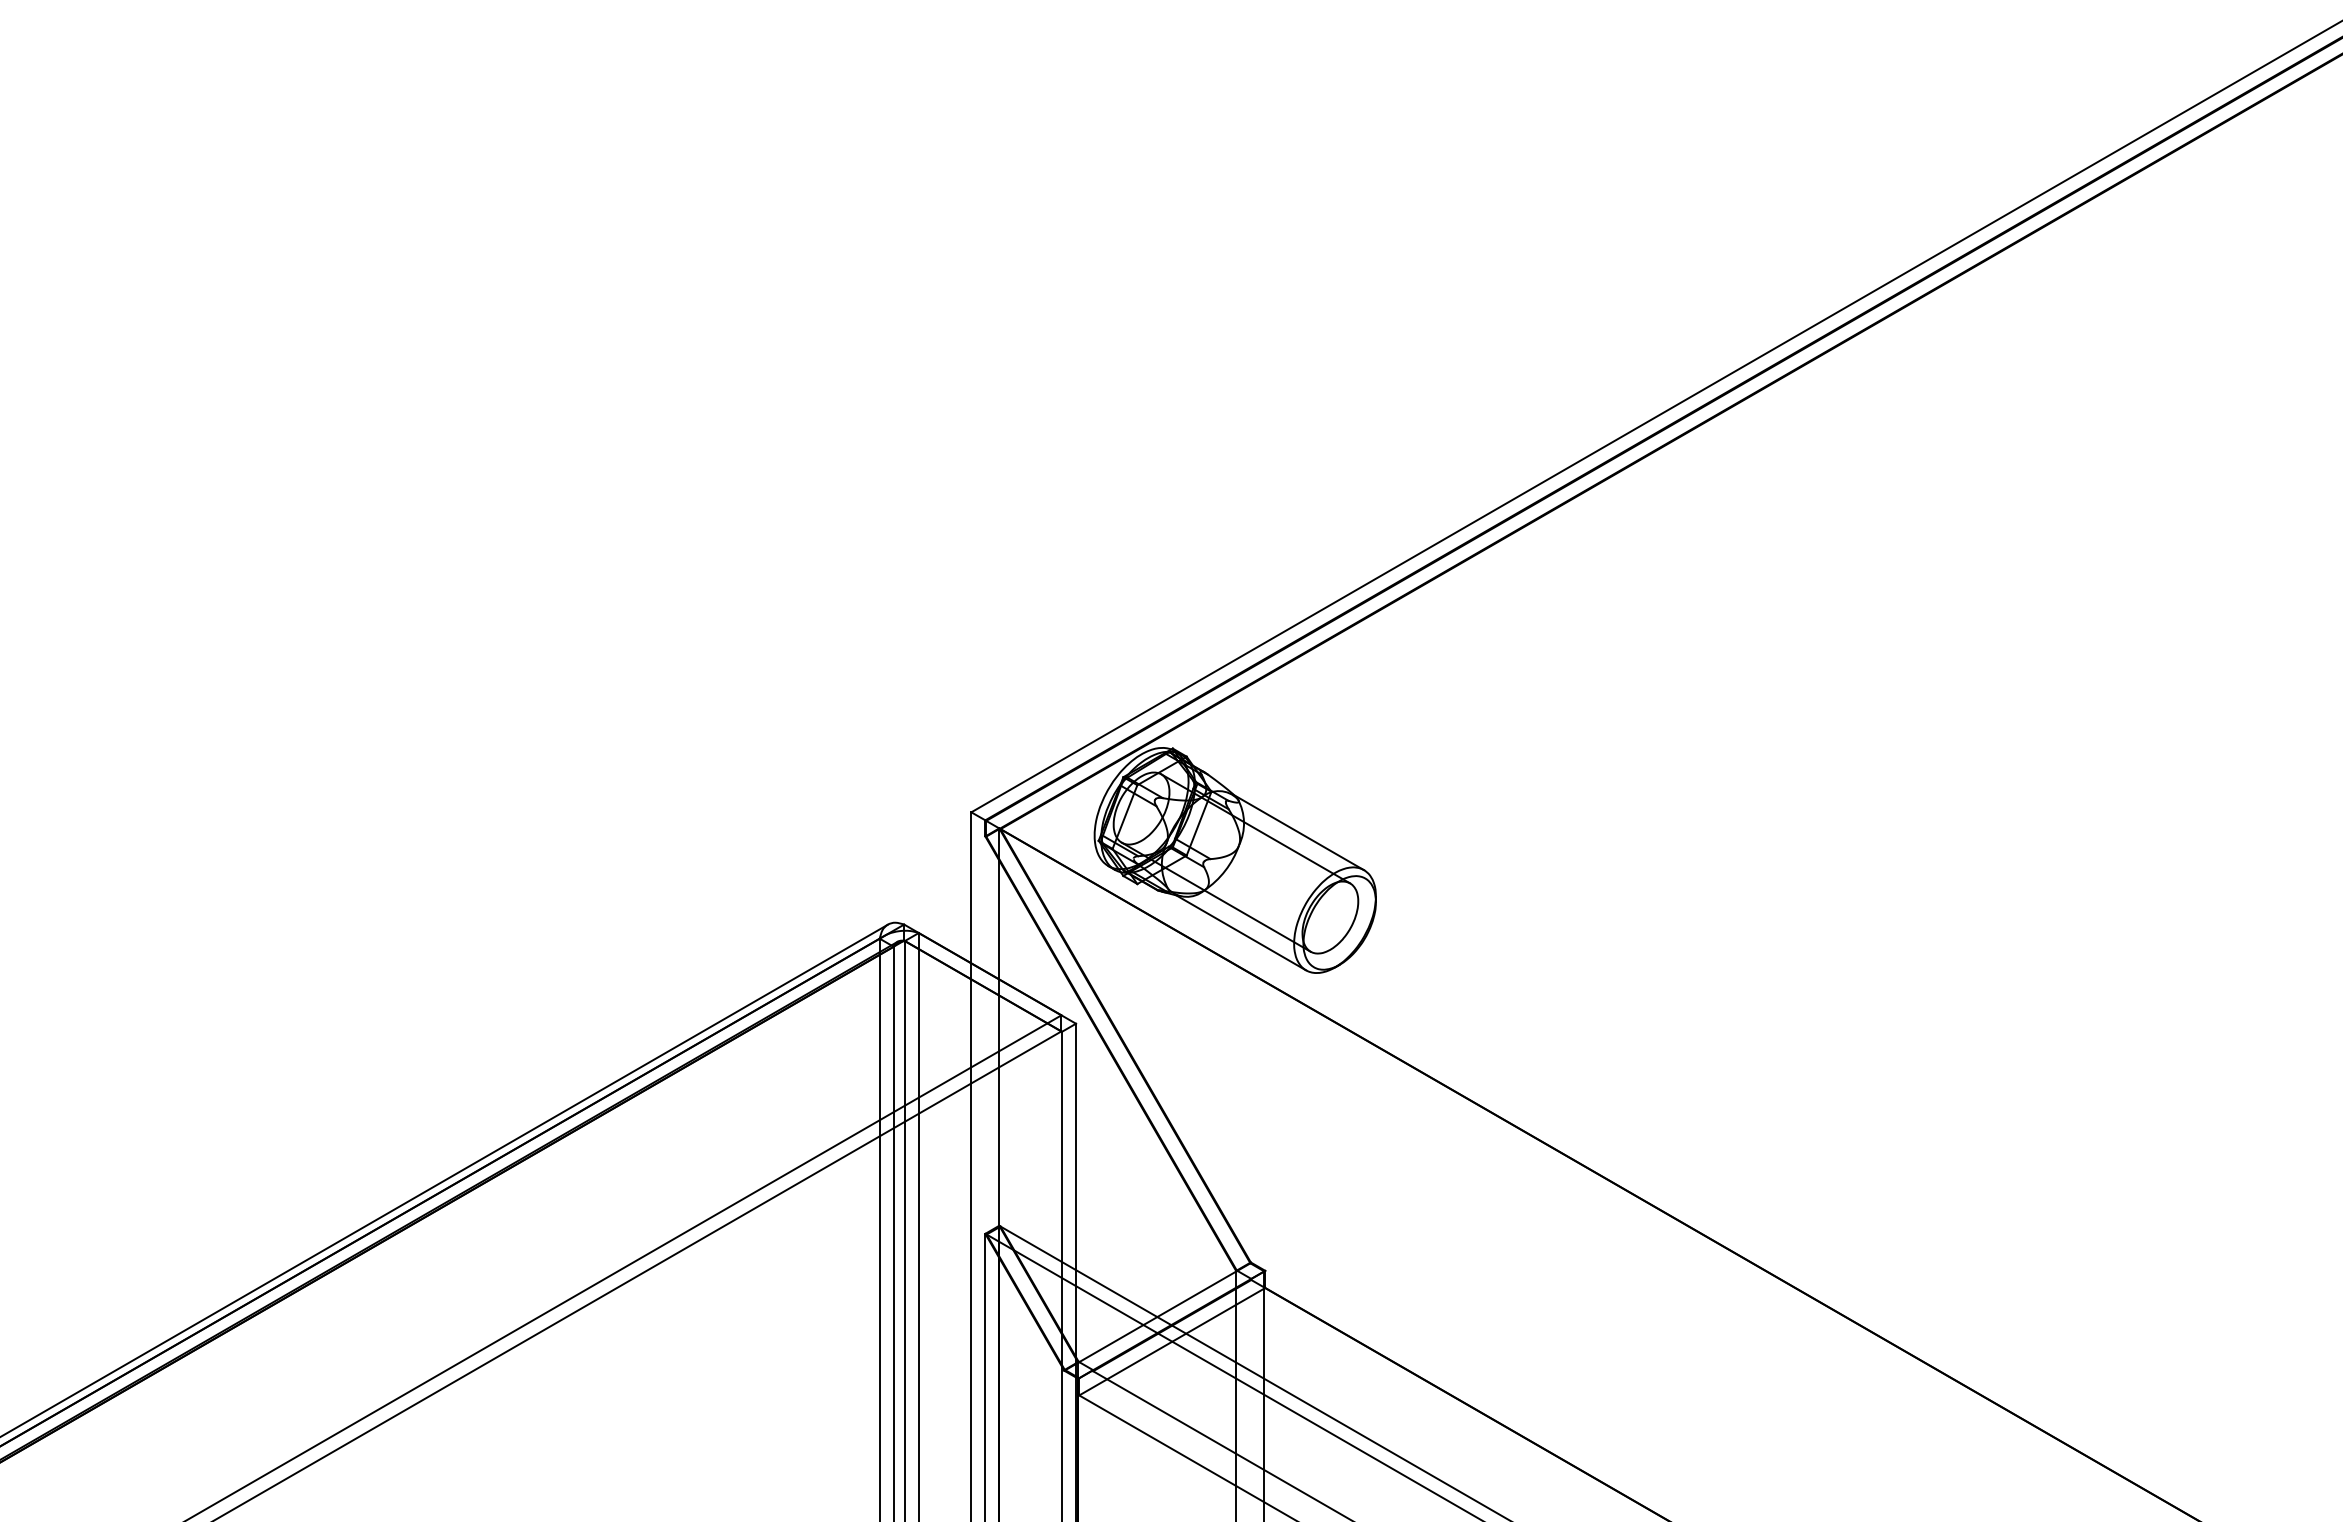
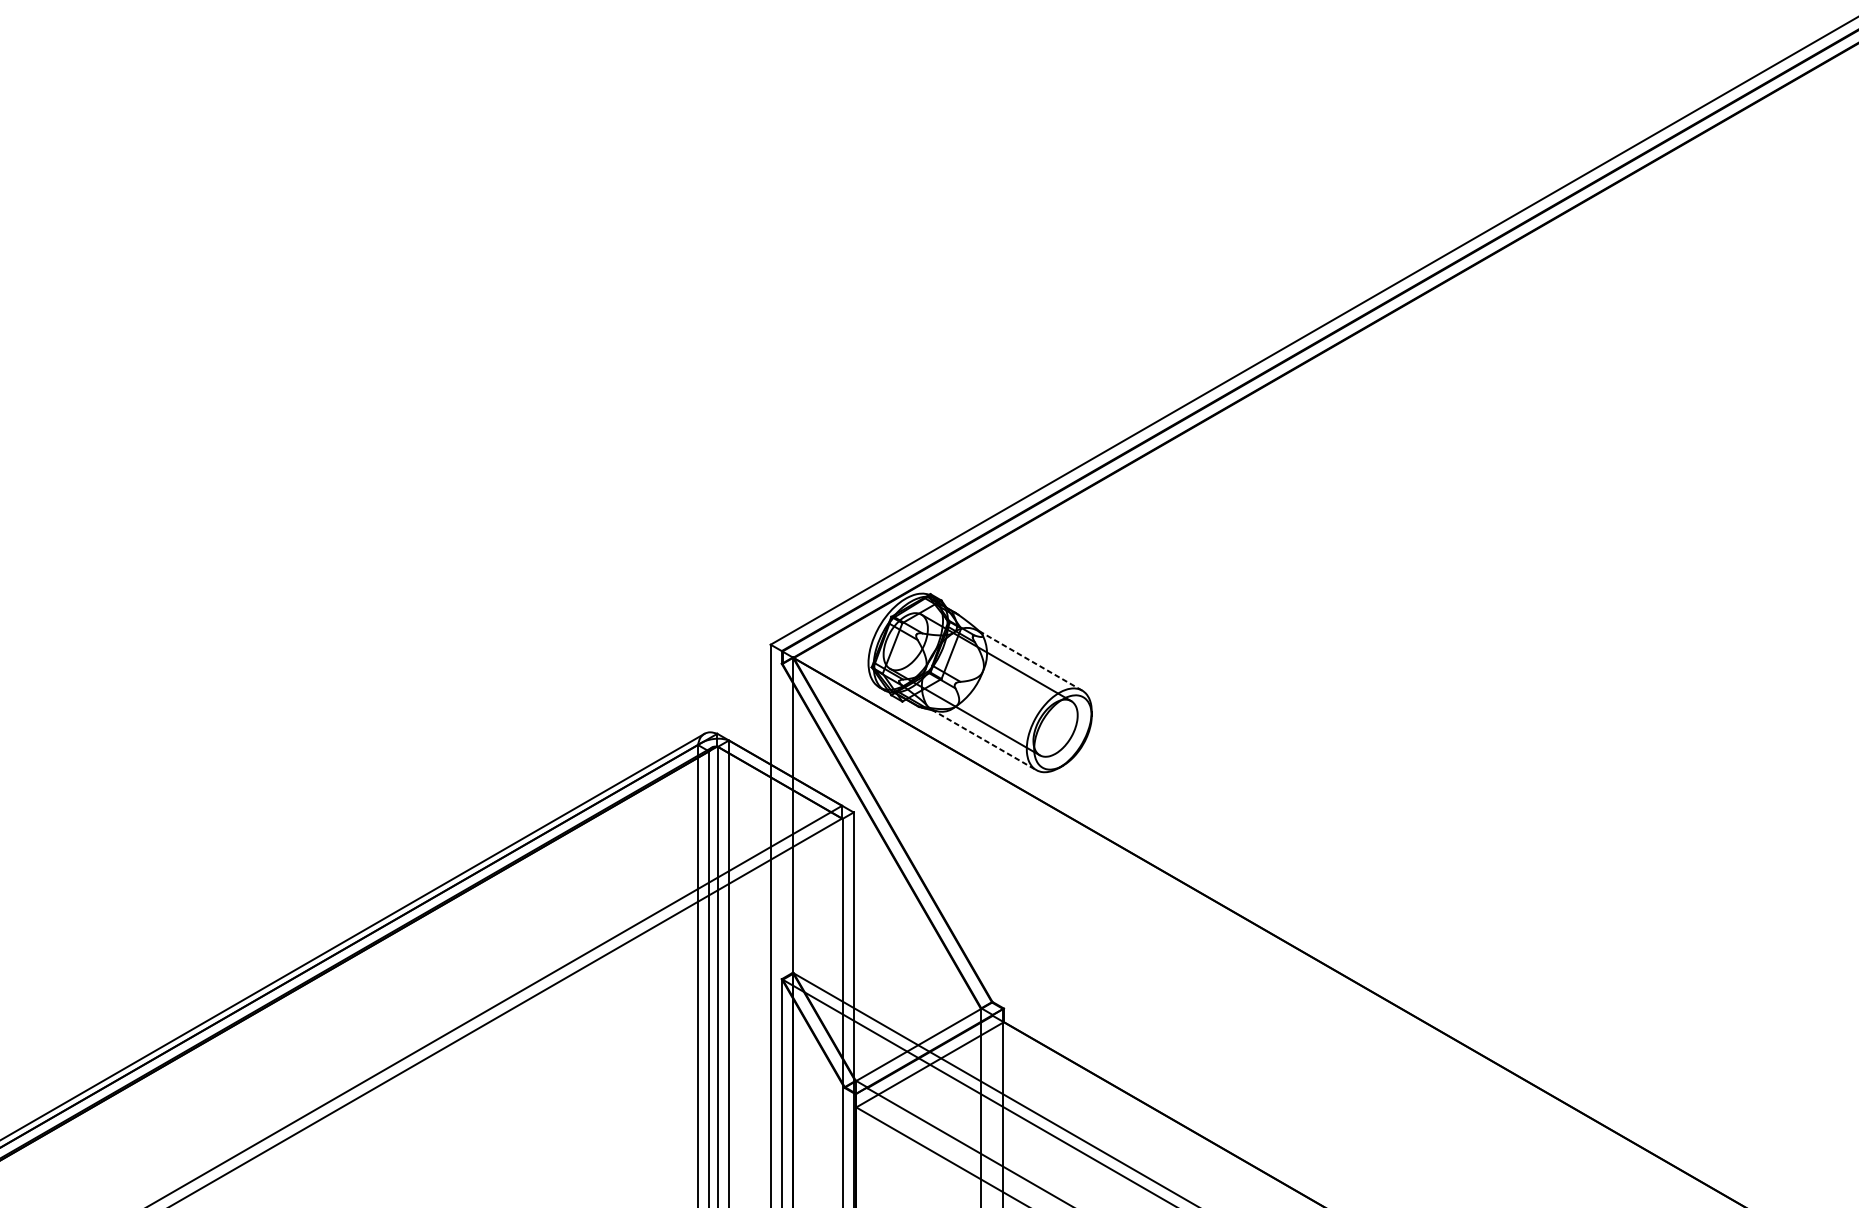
line: (1297, 831) -> (1029, 659), solid -> dashed
line: (1240, 932) -> (984, 740), solid -> dashed

